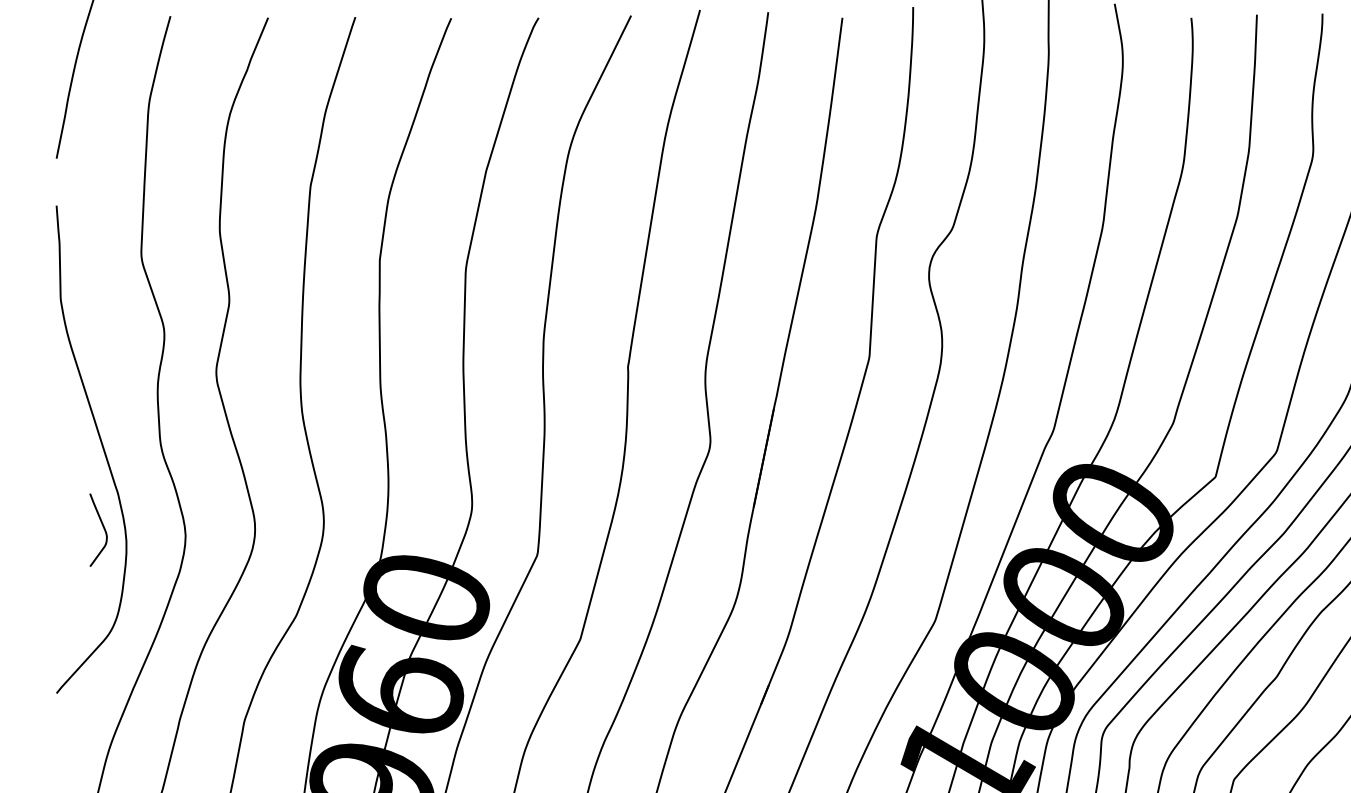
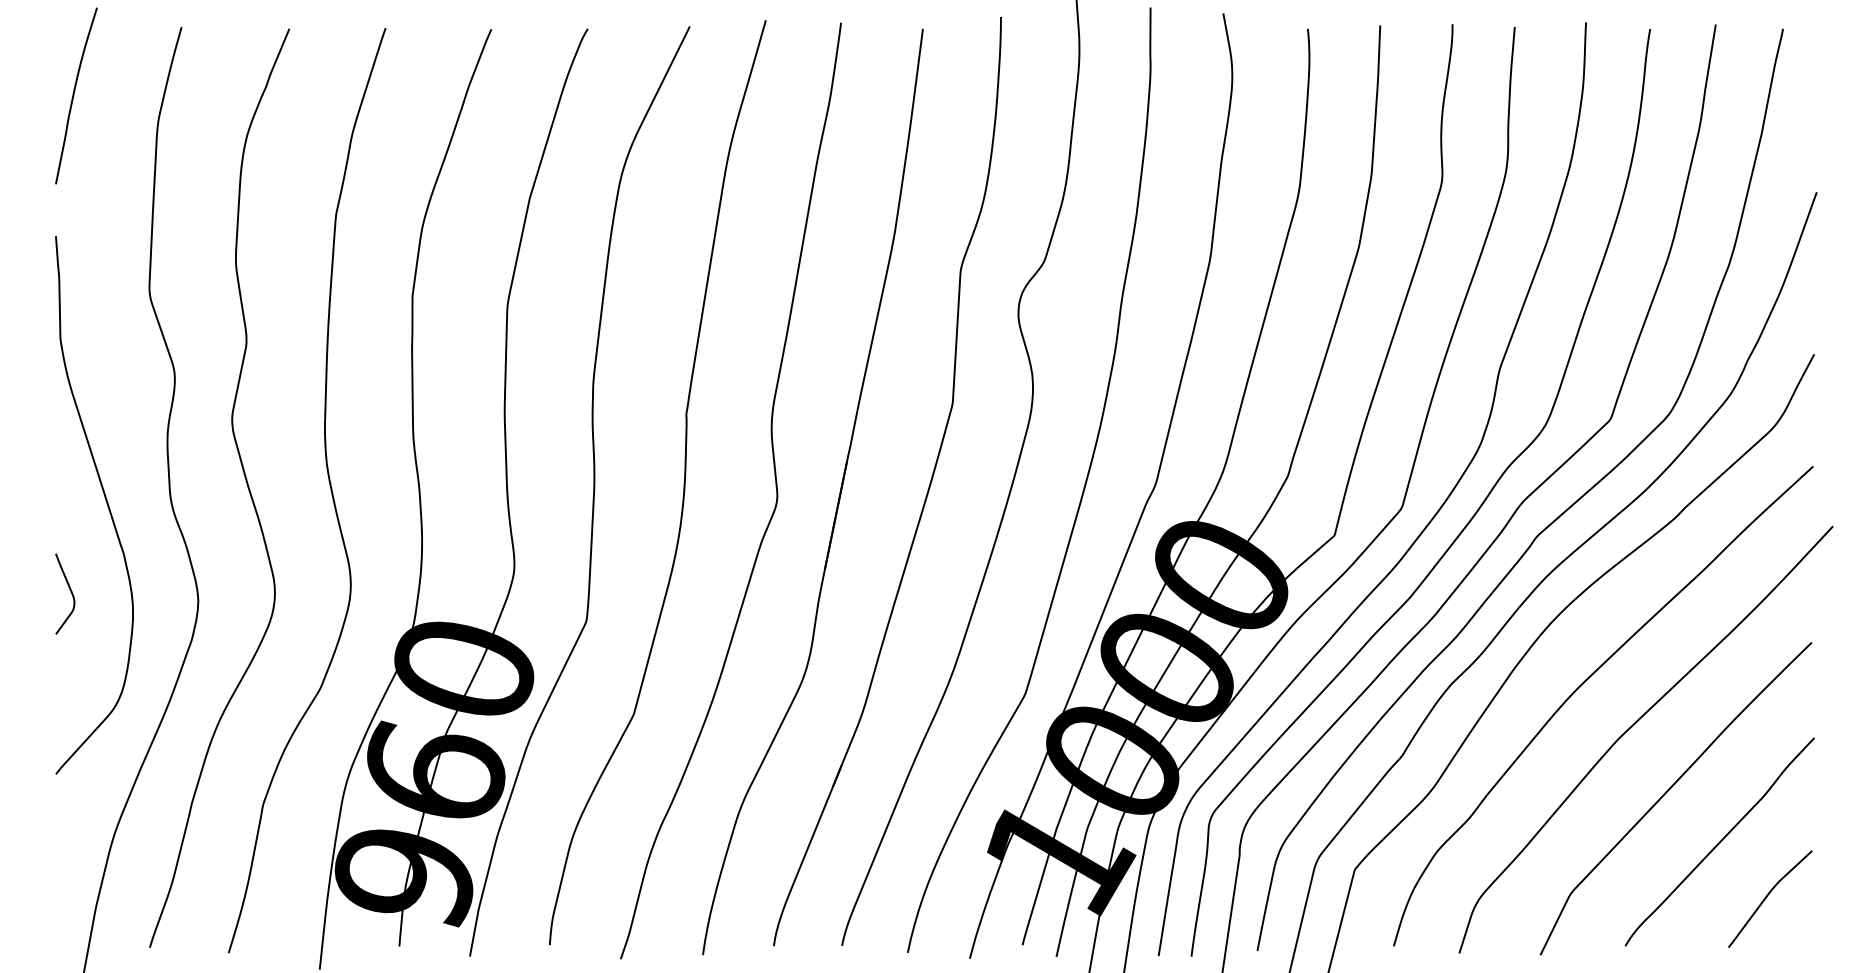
curve: (103, 528) -> (70, 592), moved

